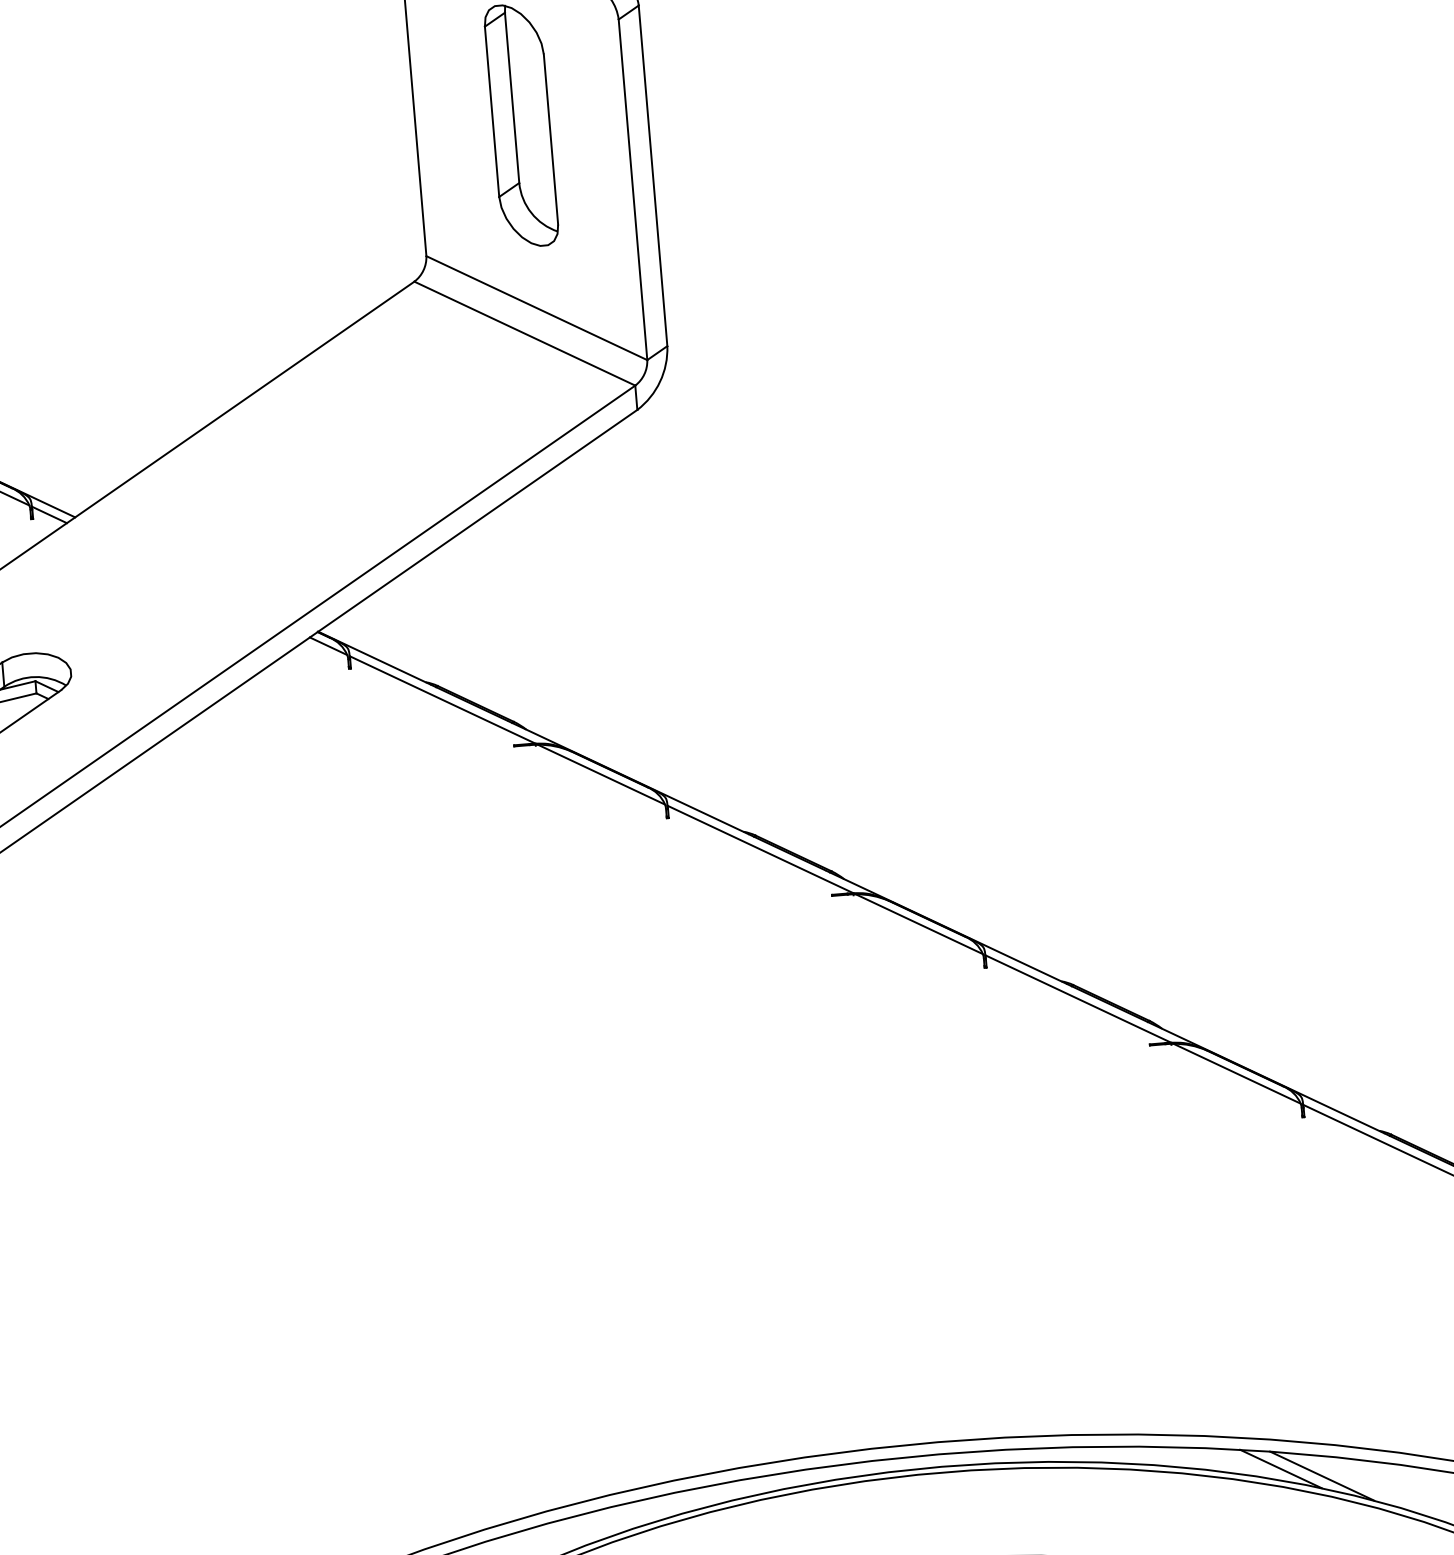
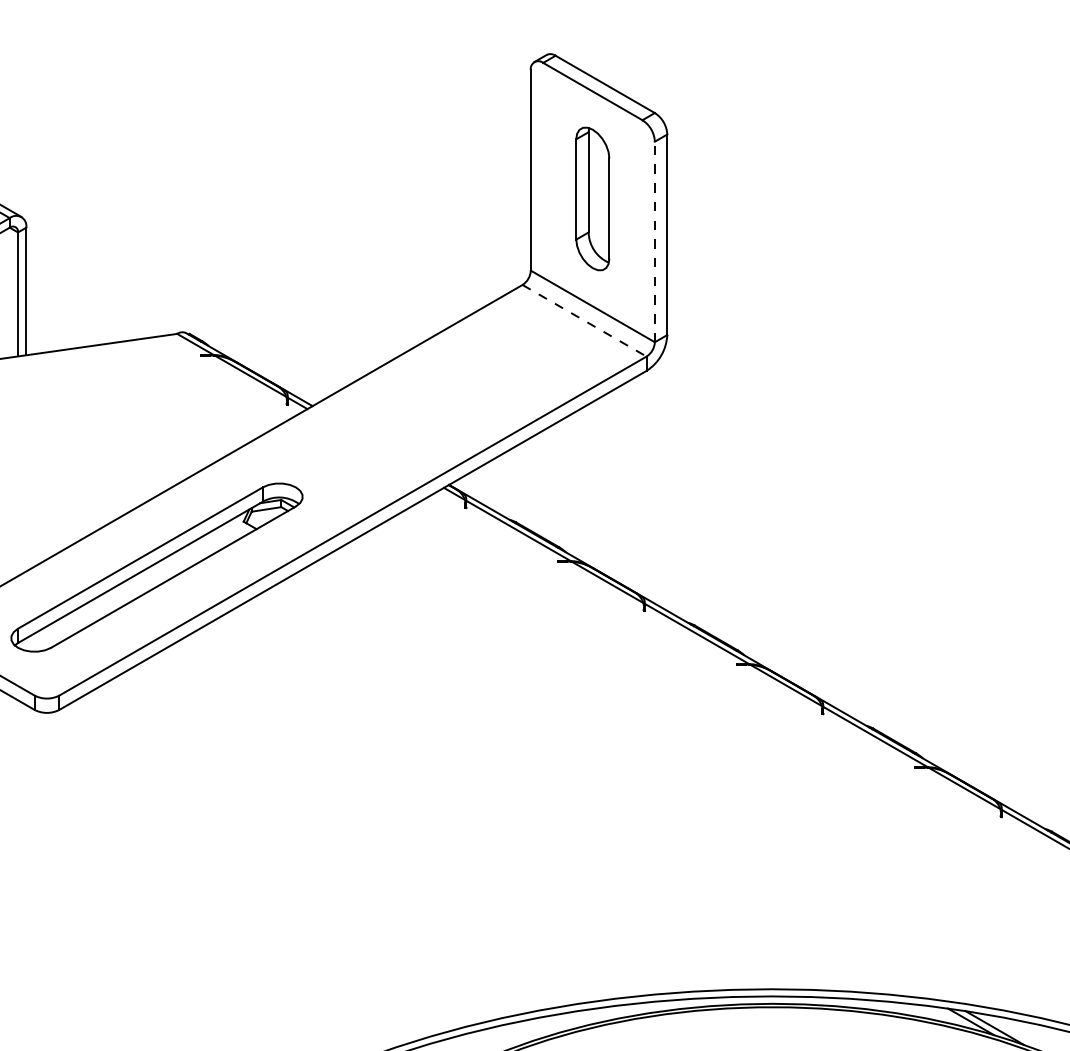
line: (632, 189) -> (654, 241), solid -> dashed
line: (524, 333) -> (584, 320), solid -> dashed

